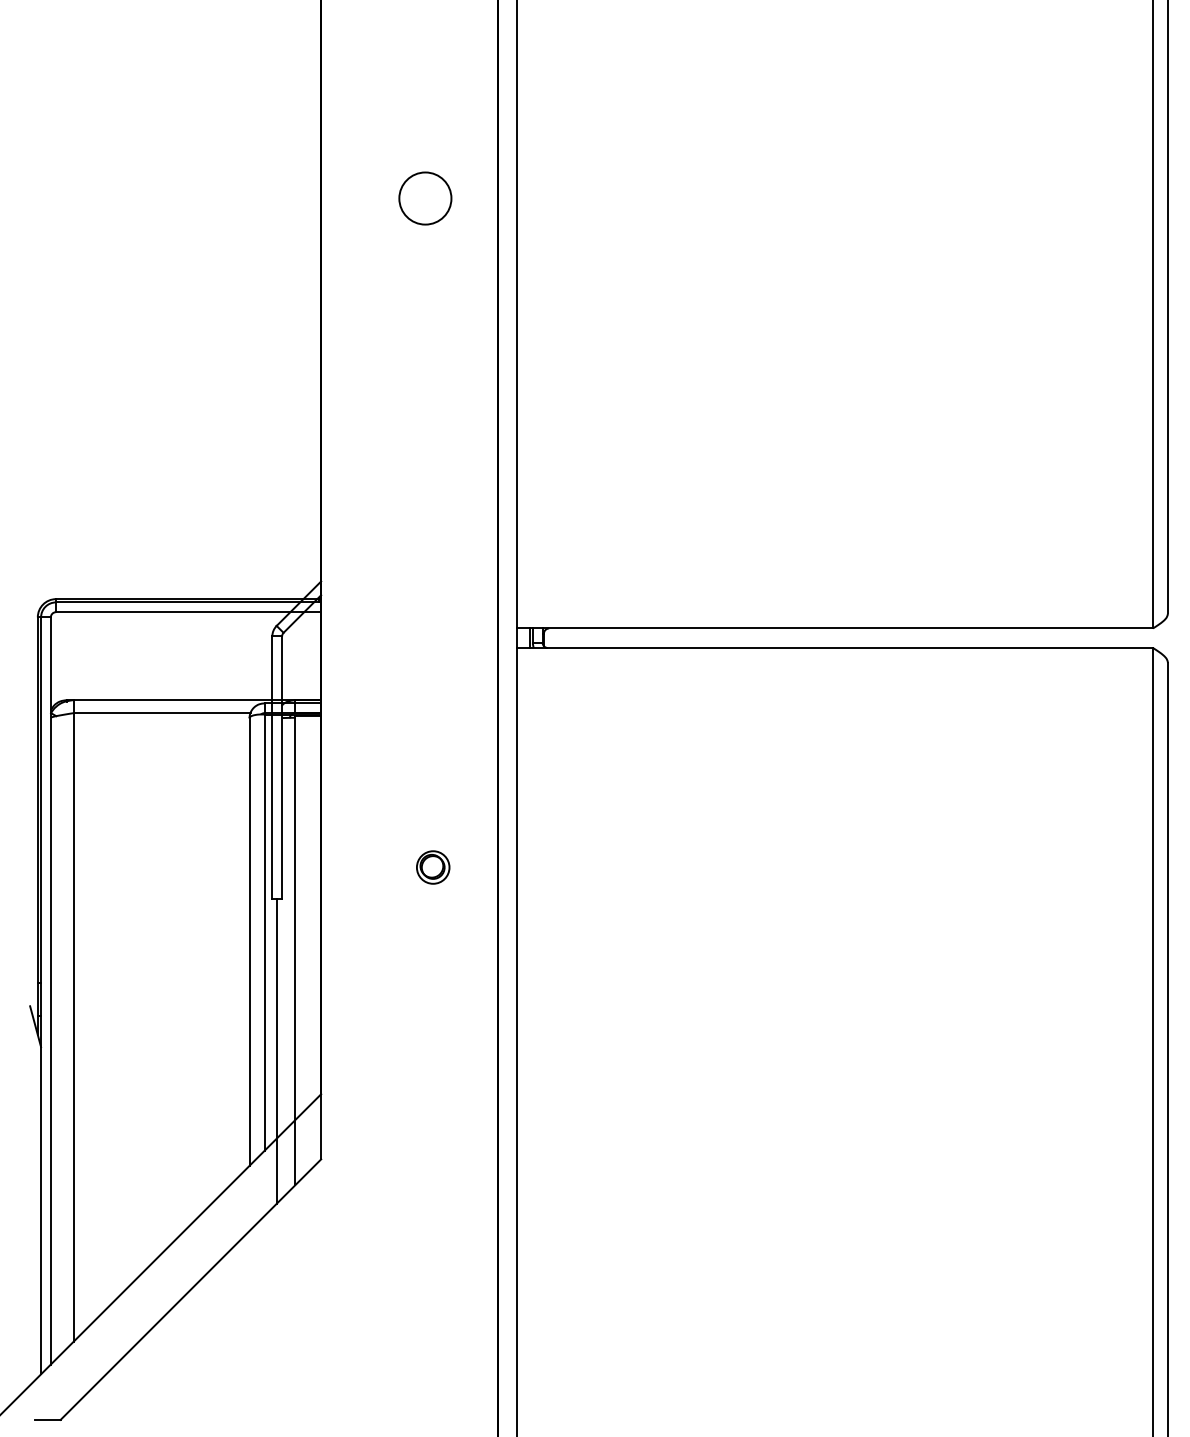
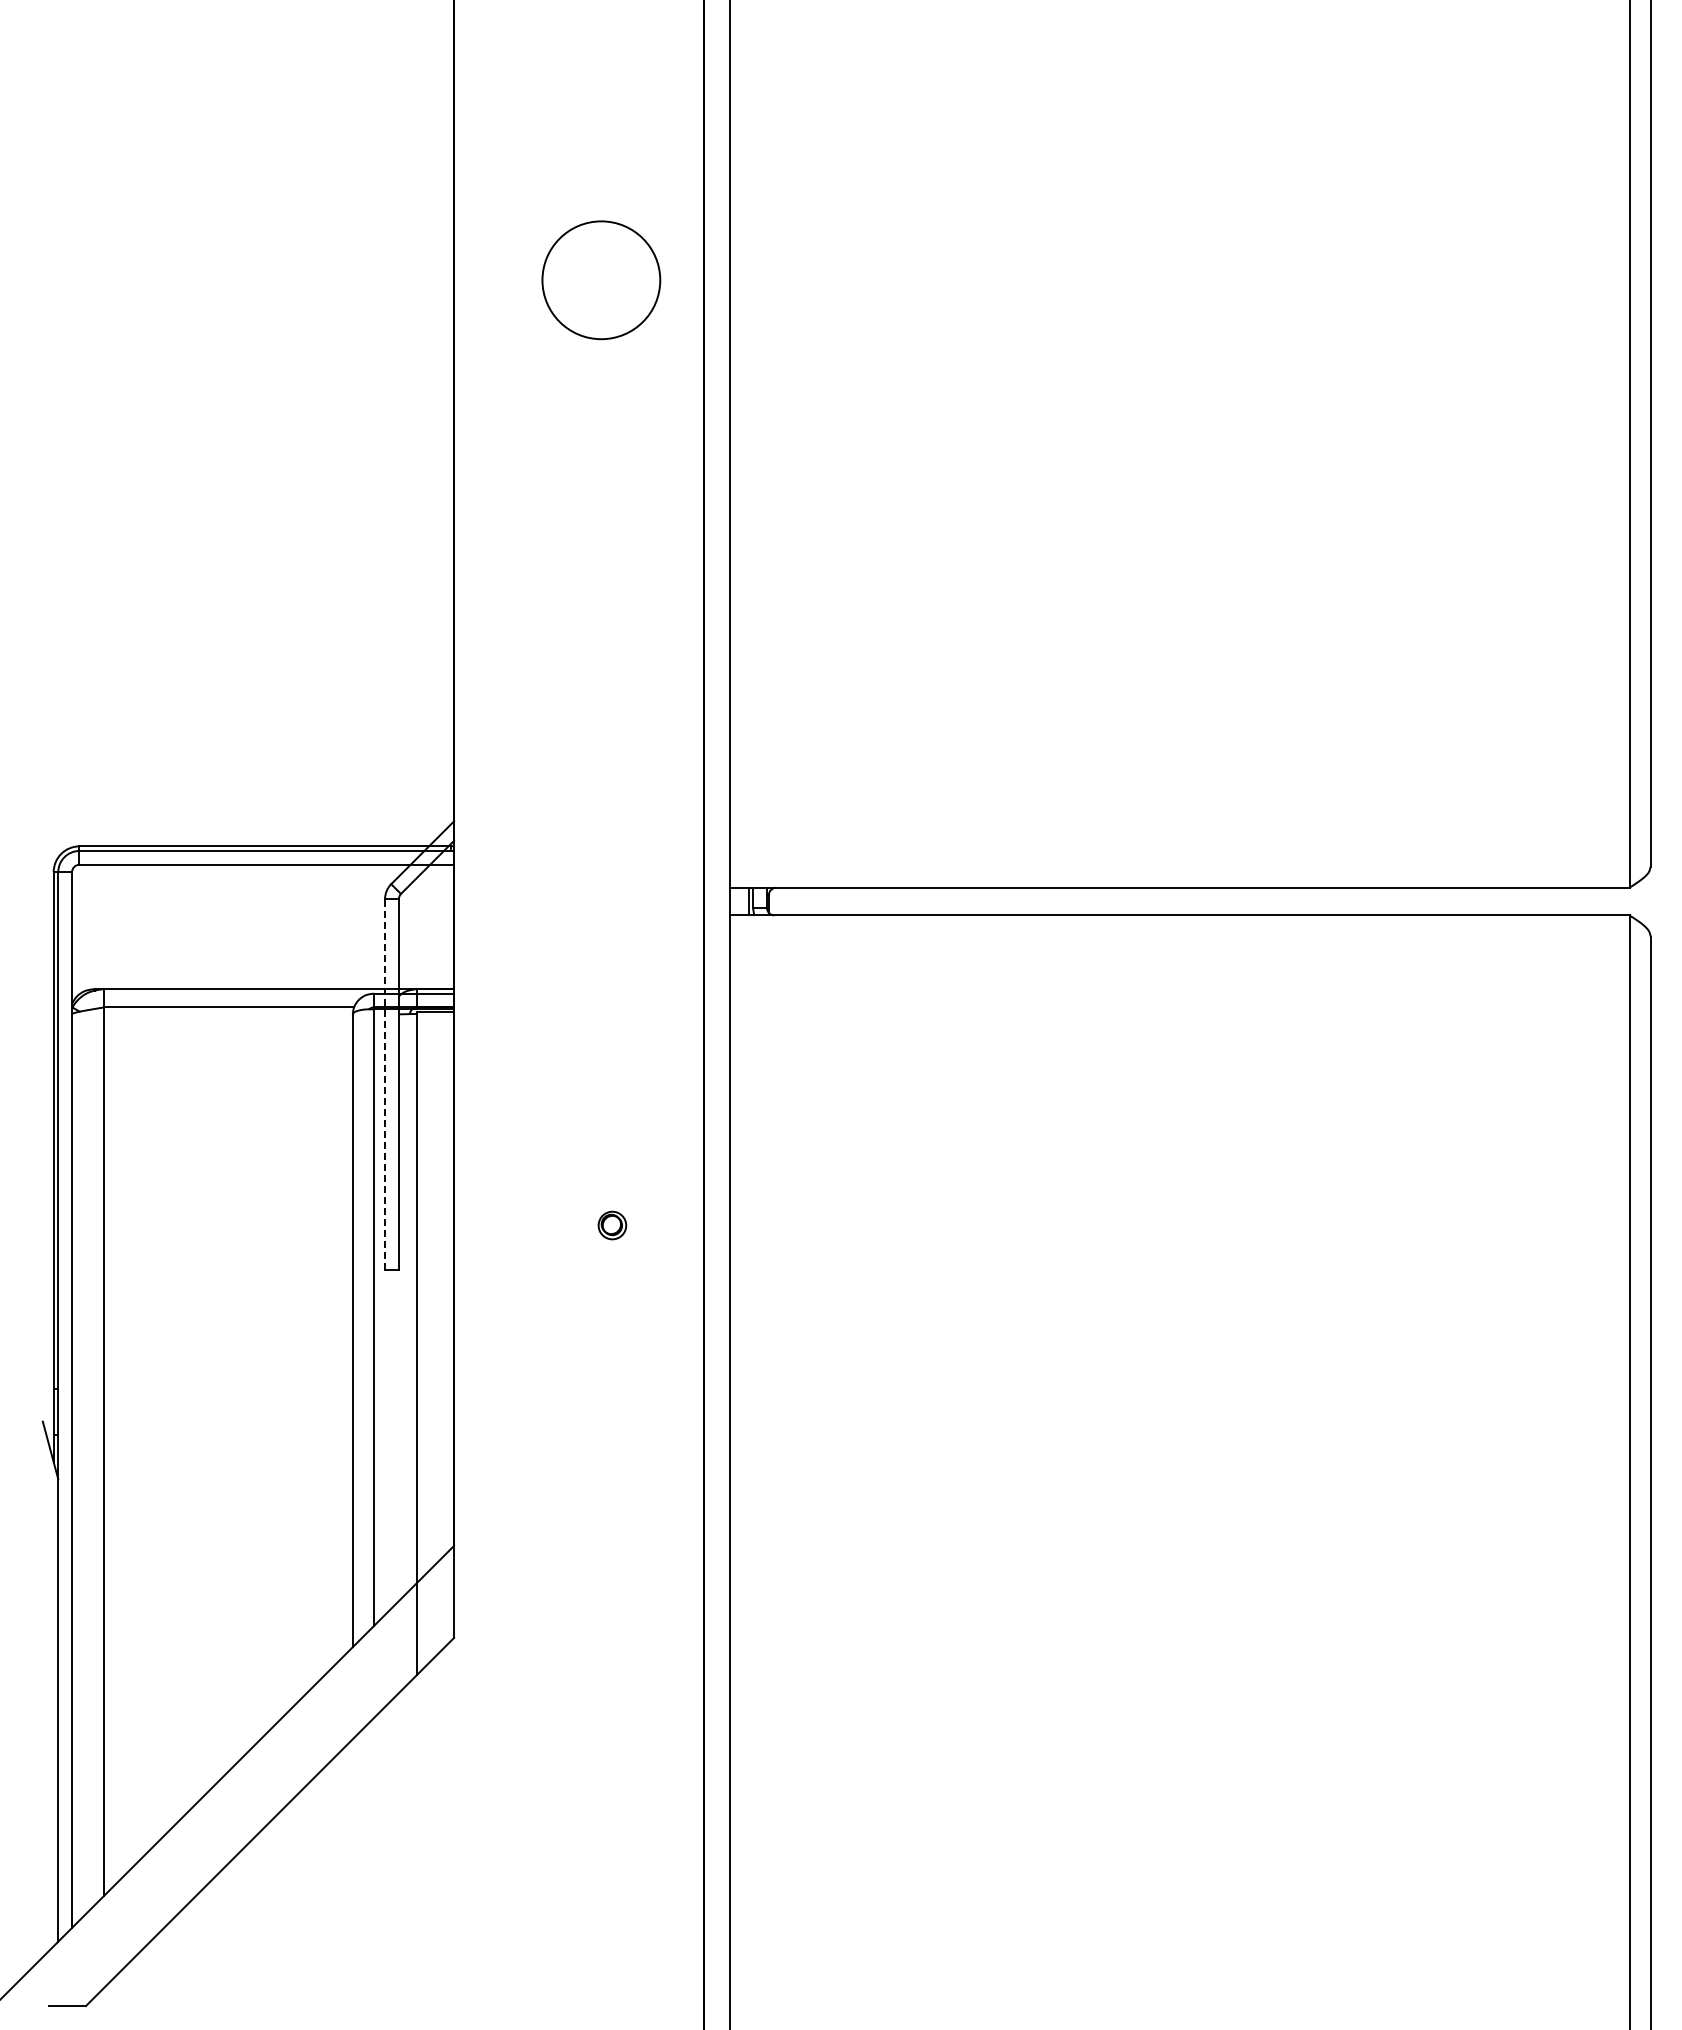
circle: (425, 198) -> (601, 280), size x1.6
line: (272, 766) -> (385, 1083), solid -> dashed
part: (433, 867) -> (612, 1225), size x0.6
line: (276, 1050) -> (391, 1484), removed

